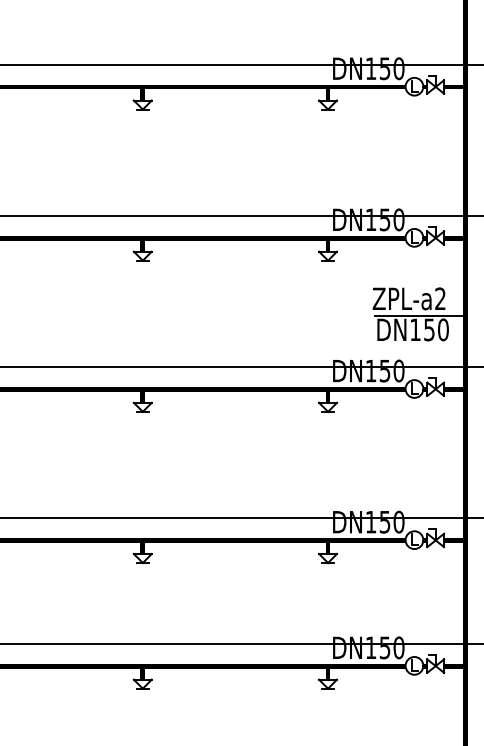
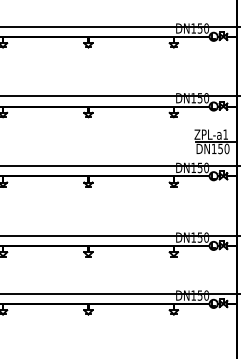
text: (440, 298) -> (225, 134), ZPL-a2 -> ZPL-a1

